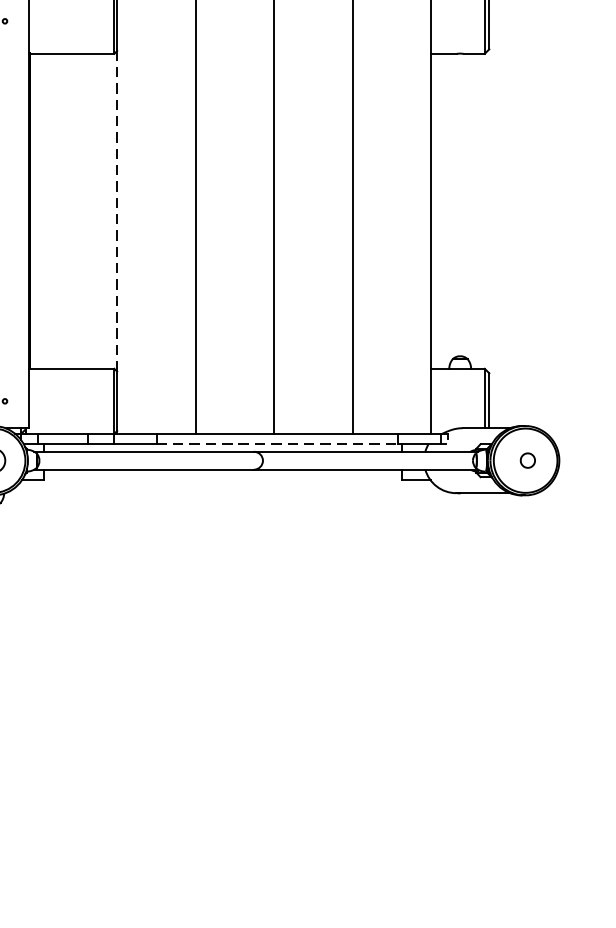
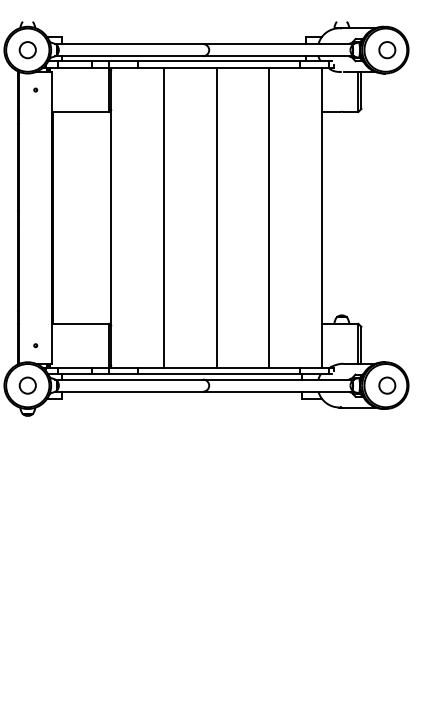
line: (117, 210) -> (111, 217), dashed -> solid
line: (278, 444) -> (219, 374), dashed -> solid
part: (528, 460) -> (387, 385), size x1.67

